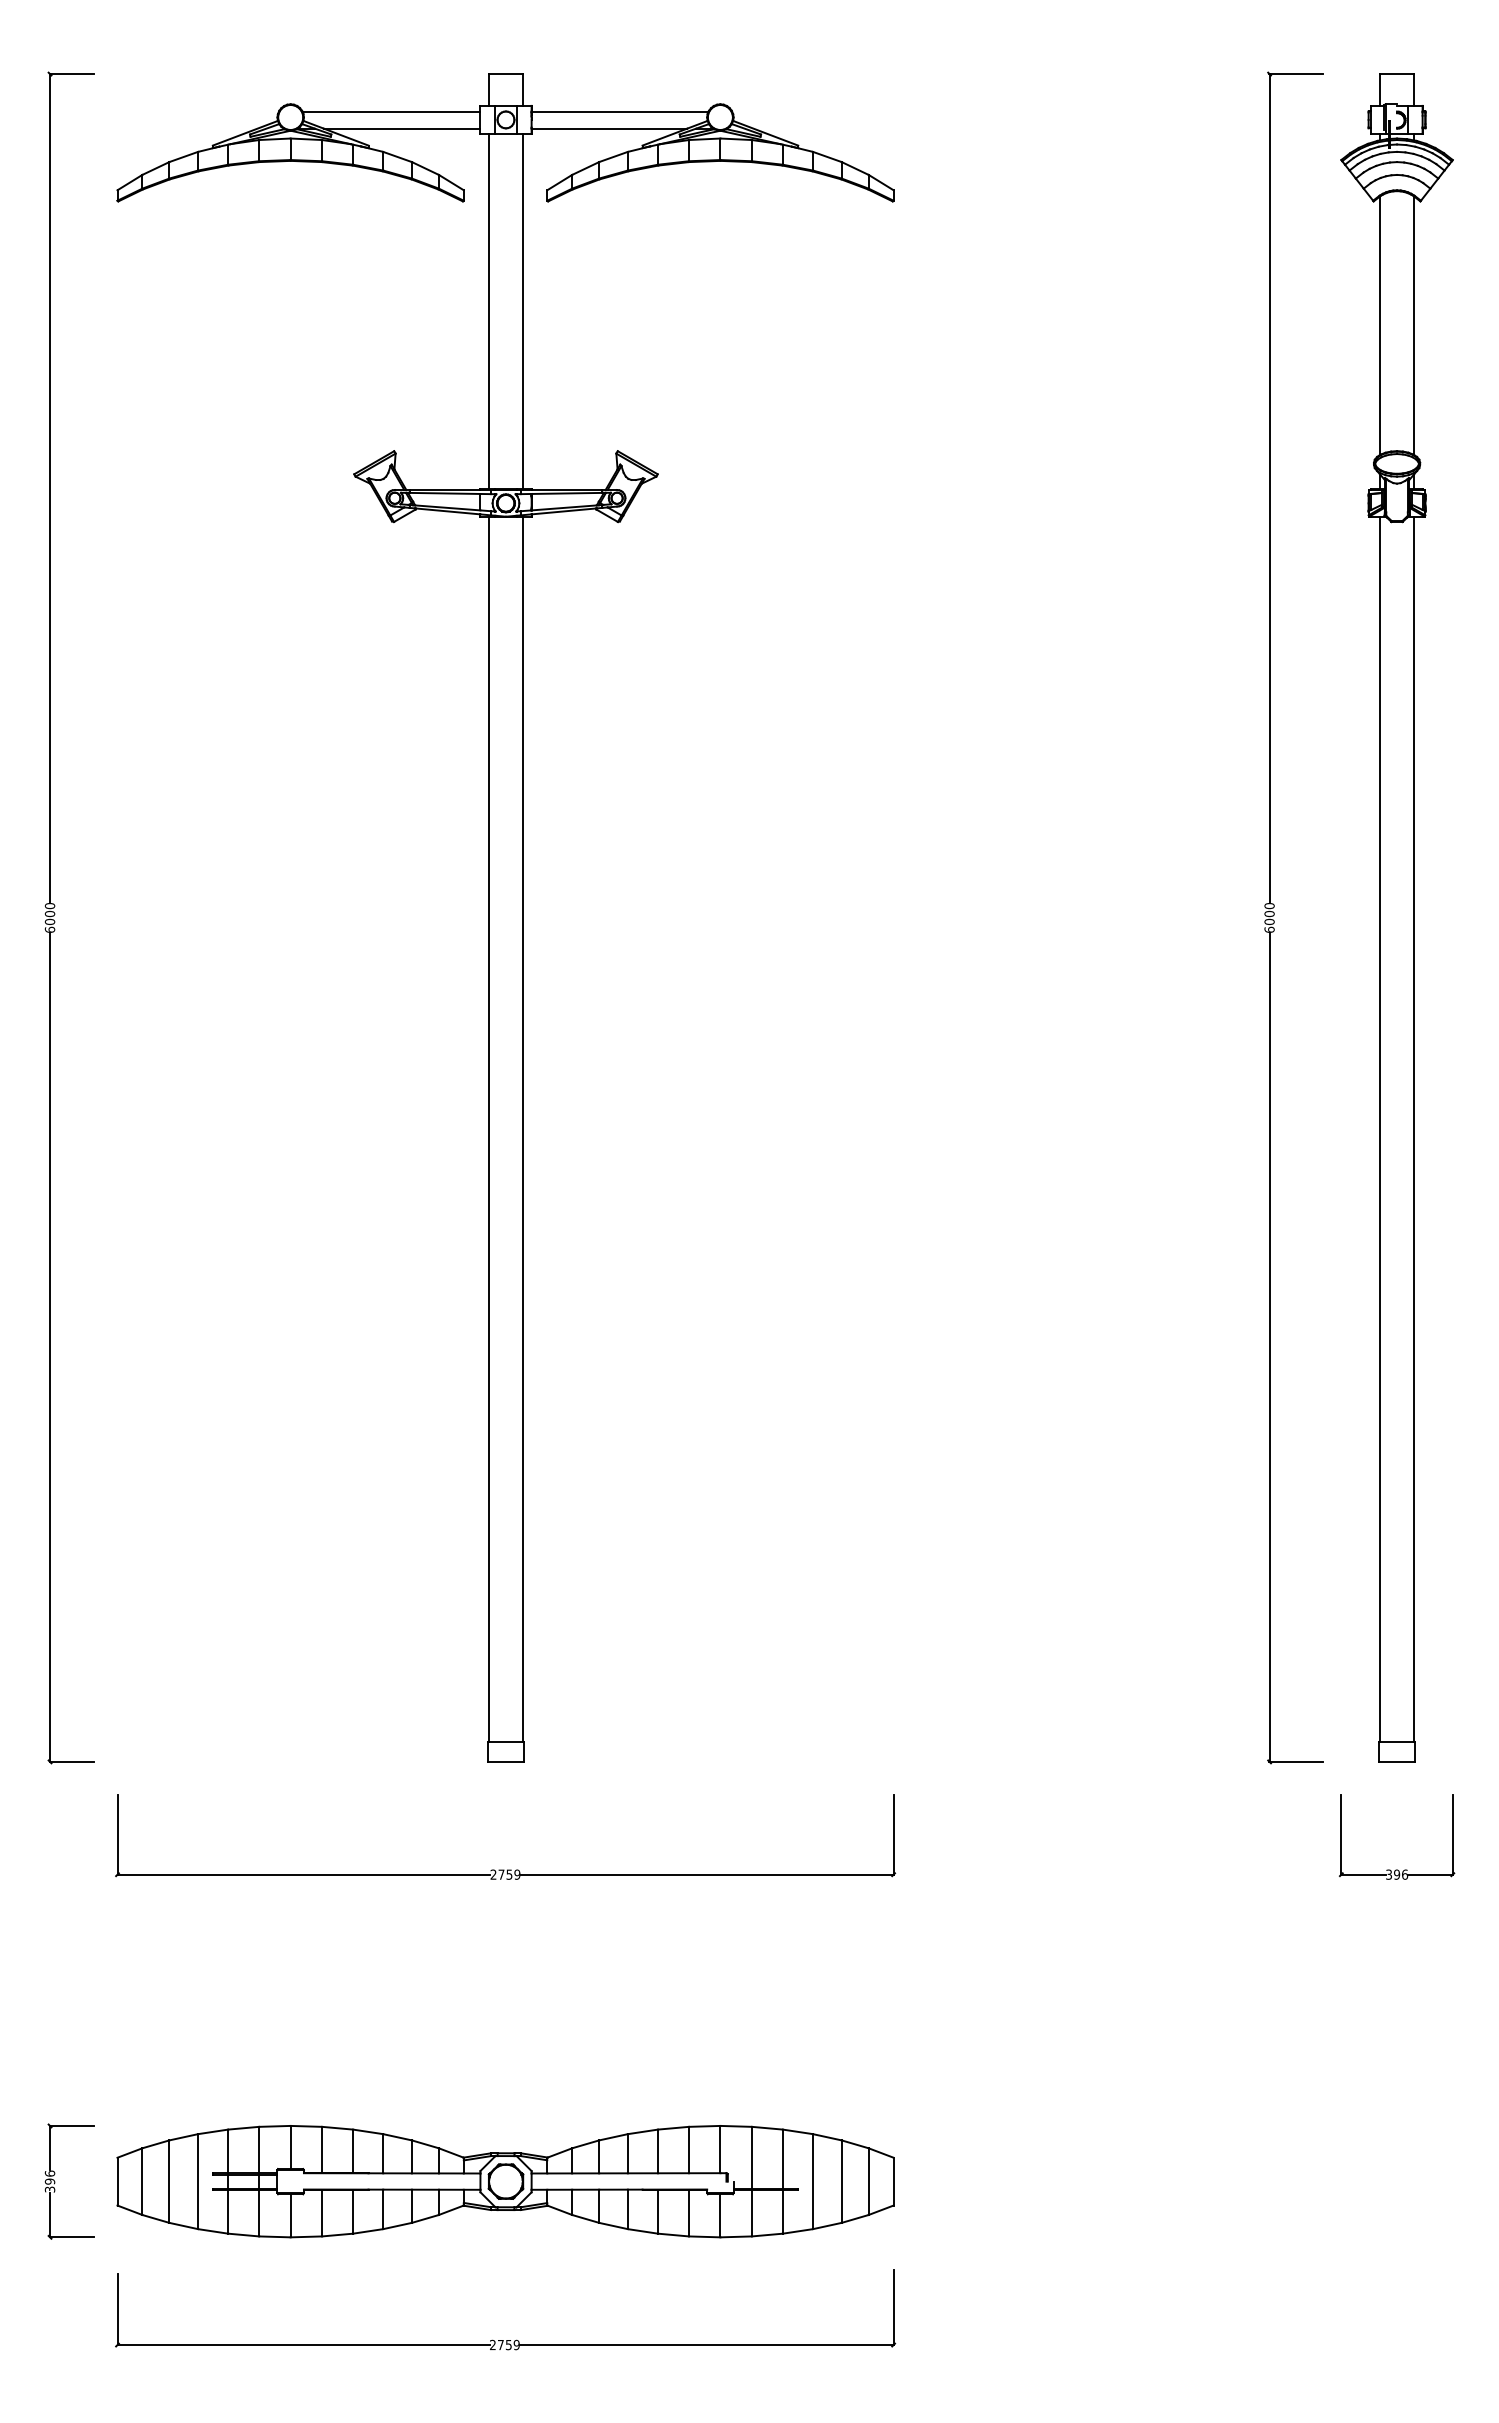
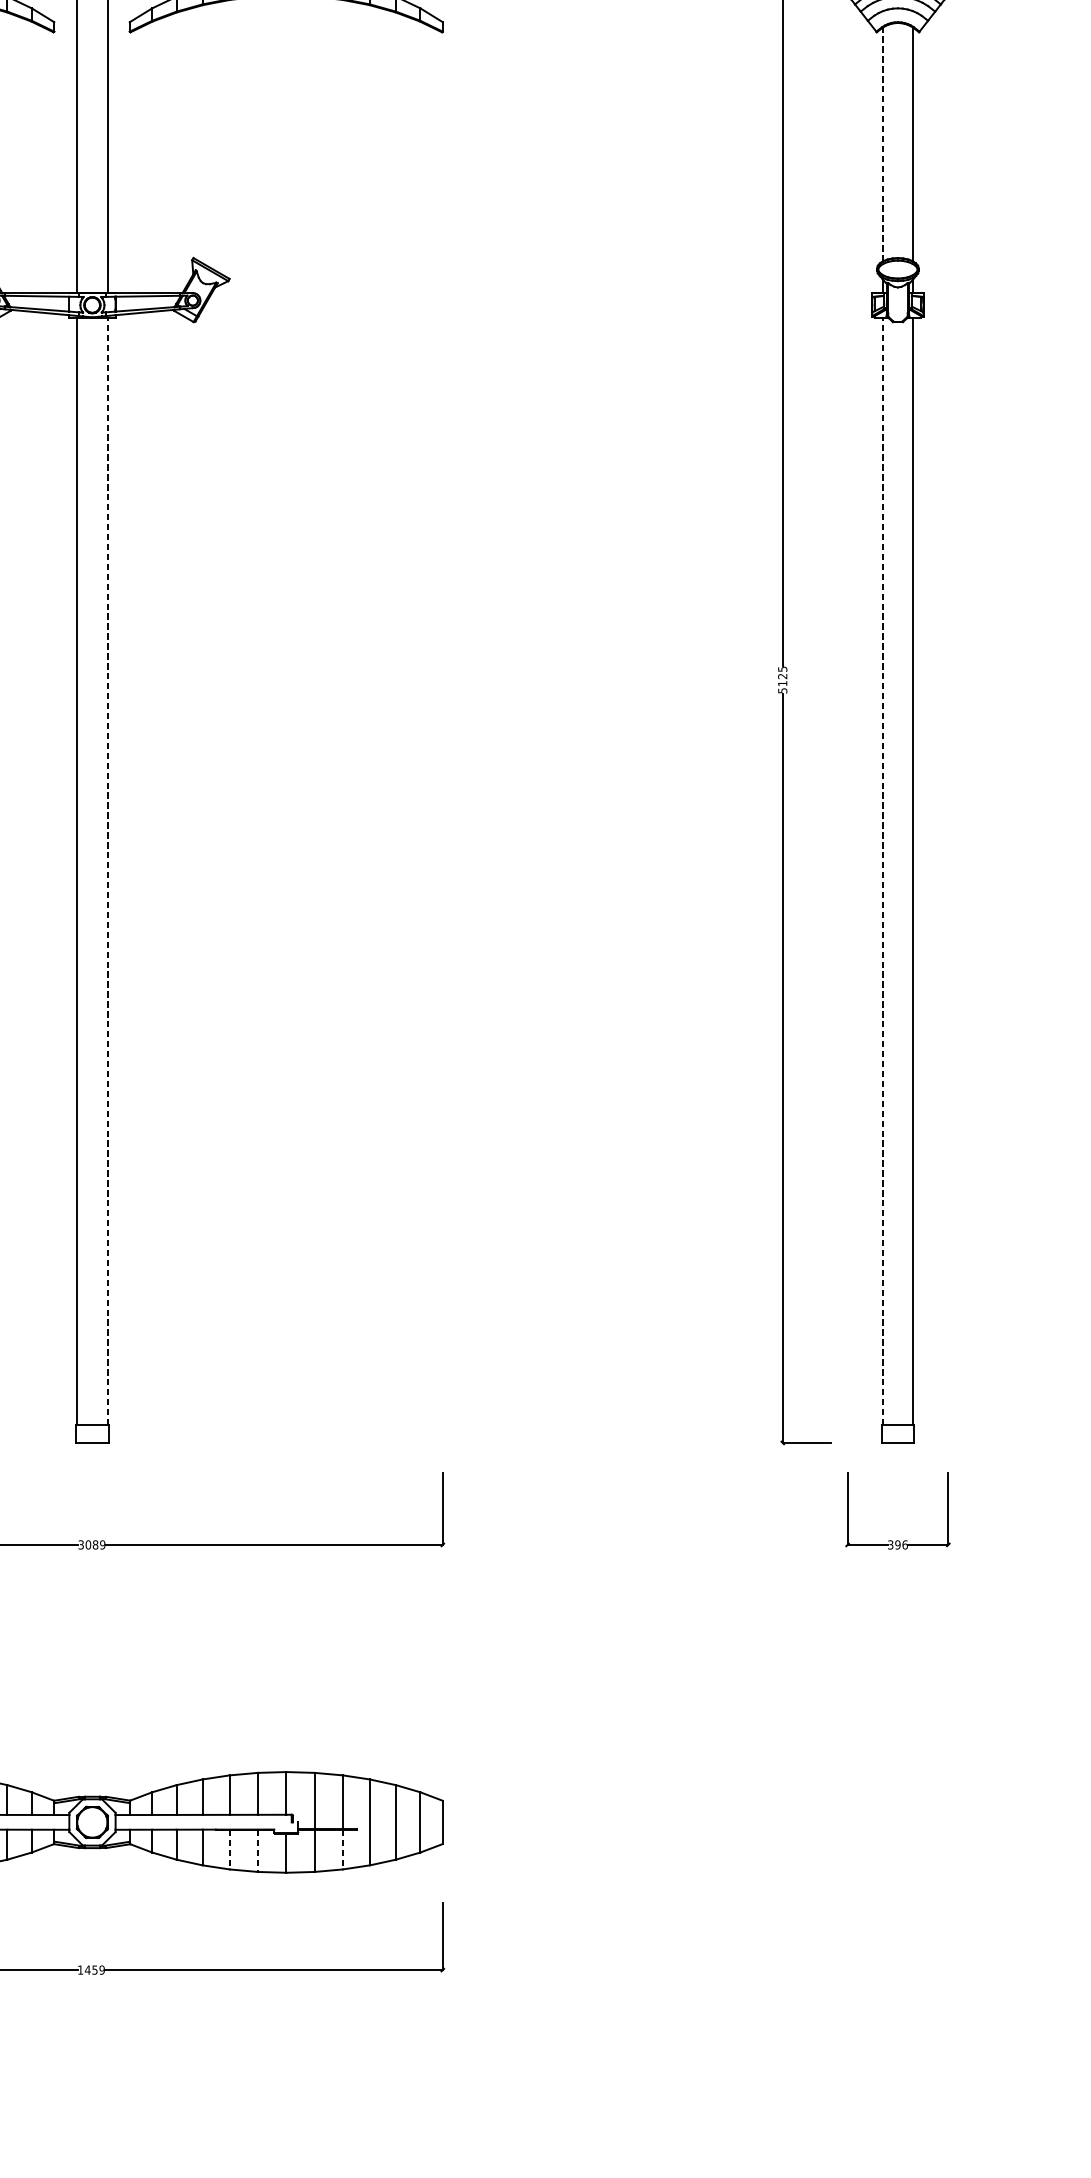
line: (1380, 325) -> (882, 144), solid -> dashed
text: (1269, 917) -> (782, 679), 6000 -> 5125
line: (522, 1129) -> (107, 871), solid -> dashed
line: (1380, 1129) -> (882, 871), solid -> dashed
text: (501, 1874) -> (88, 1544), 2759 -> 3089
line: (657, 2211) -> (229, 1849), solid -> dashed
line: (782, 2211) -> (342, 1849), solid -> dashed
line: (688, 2213) -> (257, 1851), solid -> dashed
text: (497, 2344) -> (84, 1969), 2759 -> 1459

